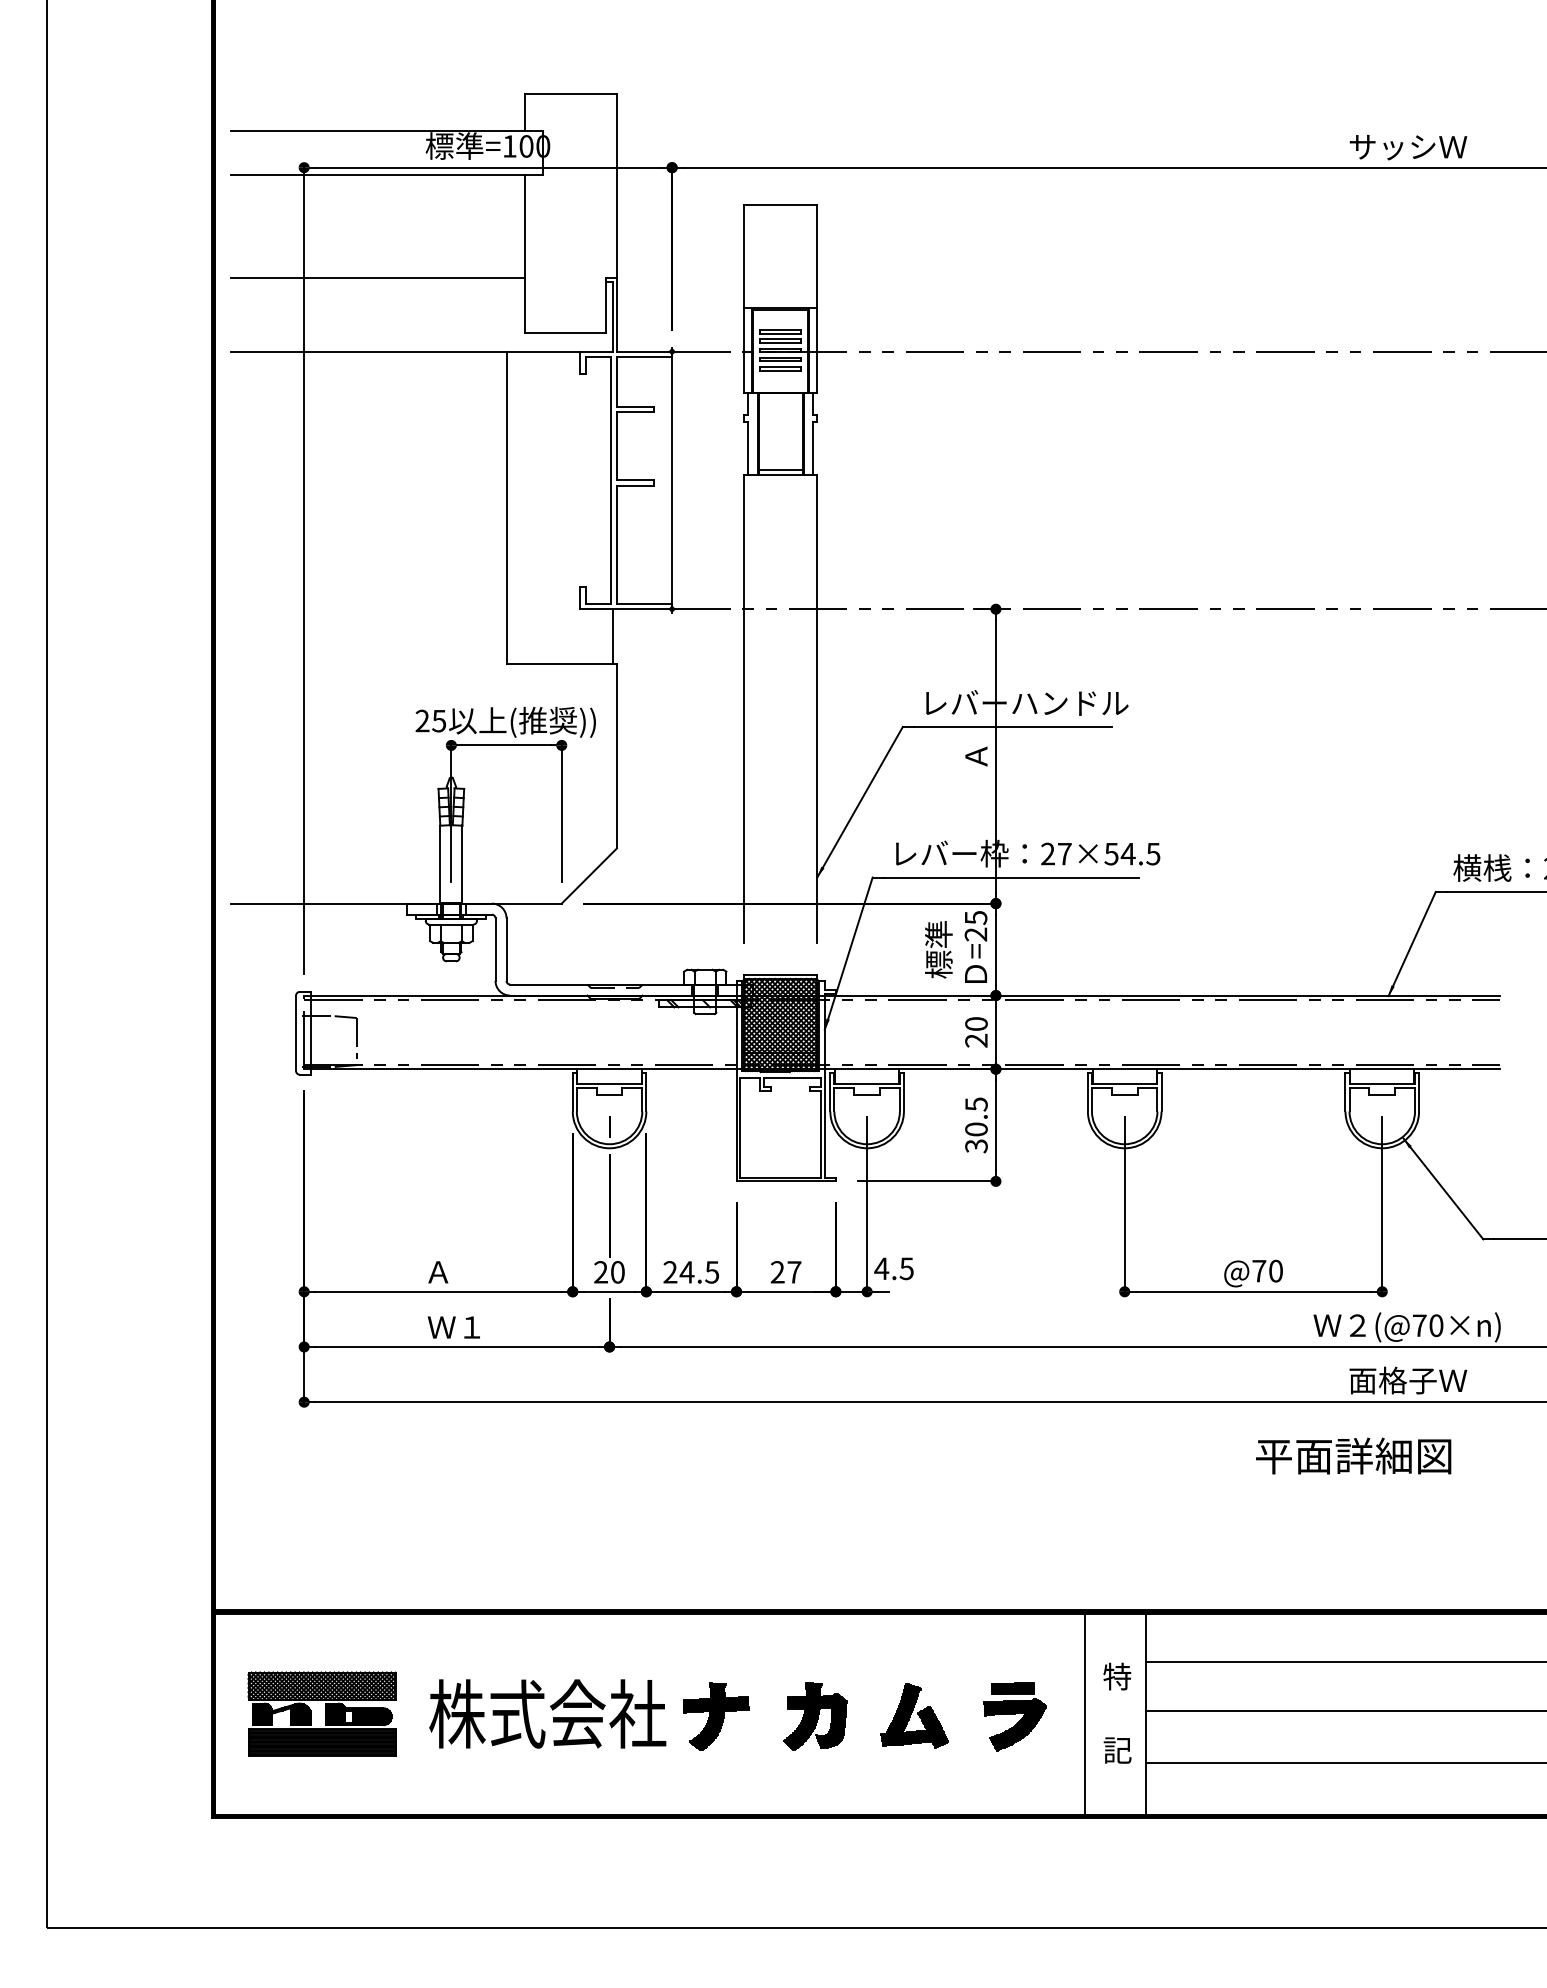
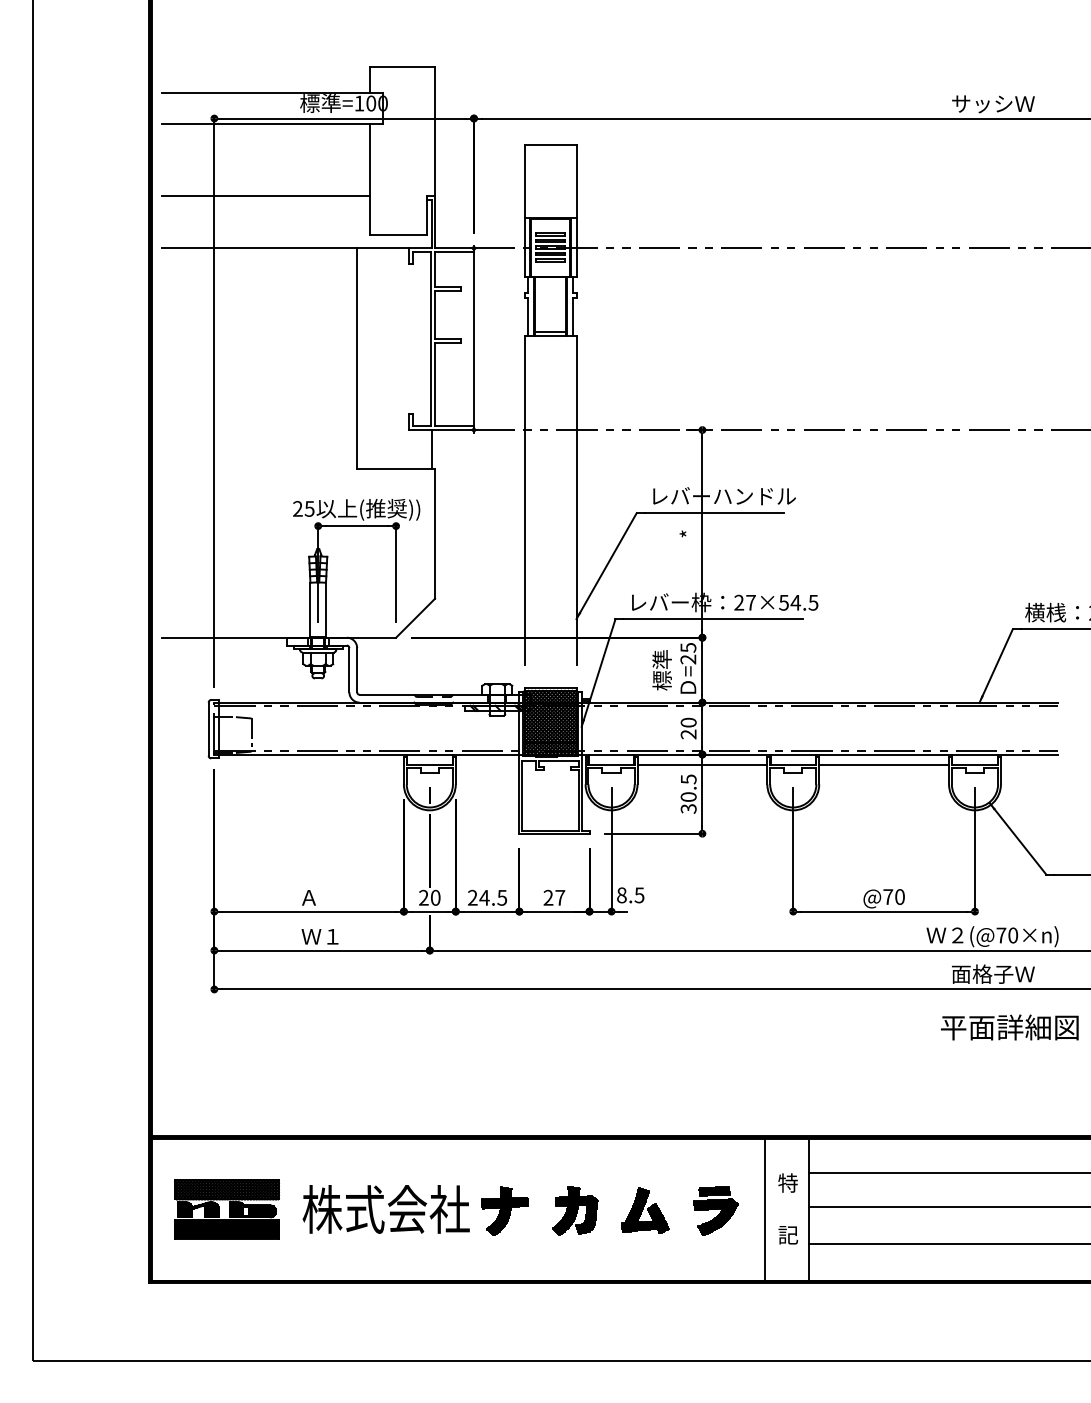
text: (975, 756) -> (688, 533), Ａ -> *
line: (995, 1083) -> (702, 764), added
line: (1253, 1083) -> (884, 764), added
text: (881, 1268) -> (621, 895), 4.5 -> 8.5
text: (1353, 1455) -> (1009, 1027), moved

